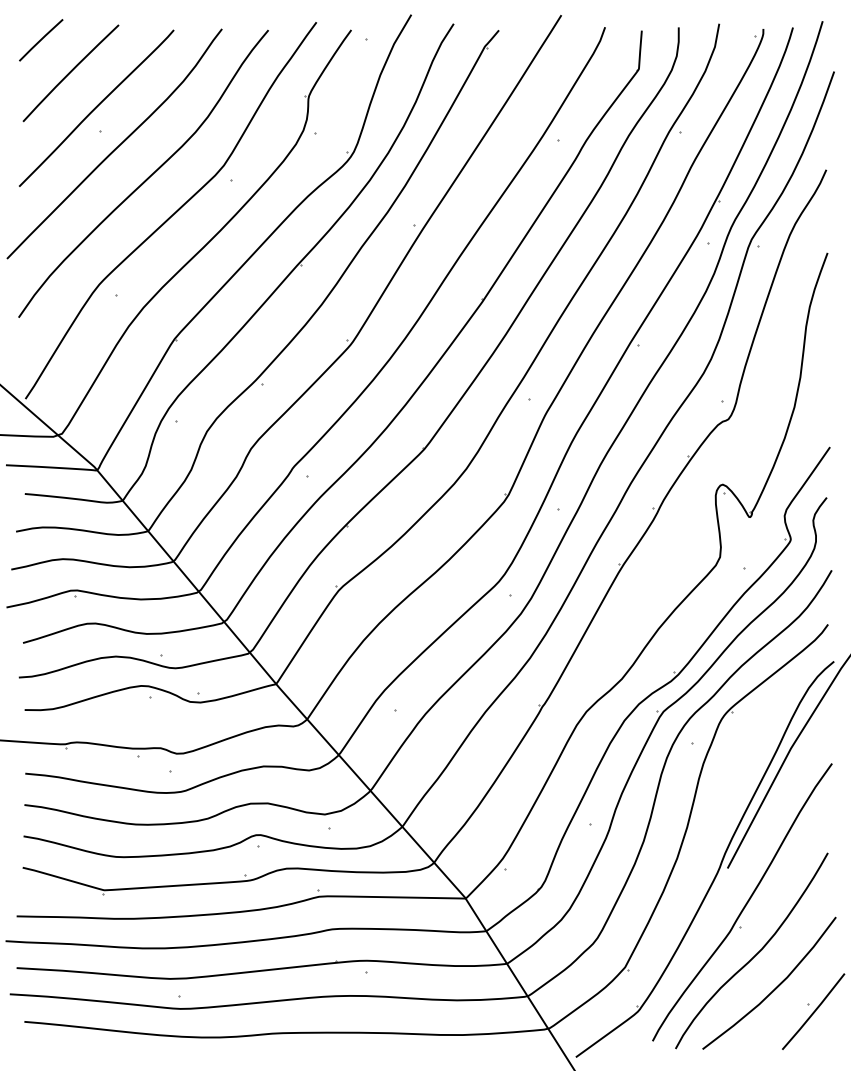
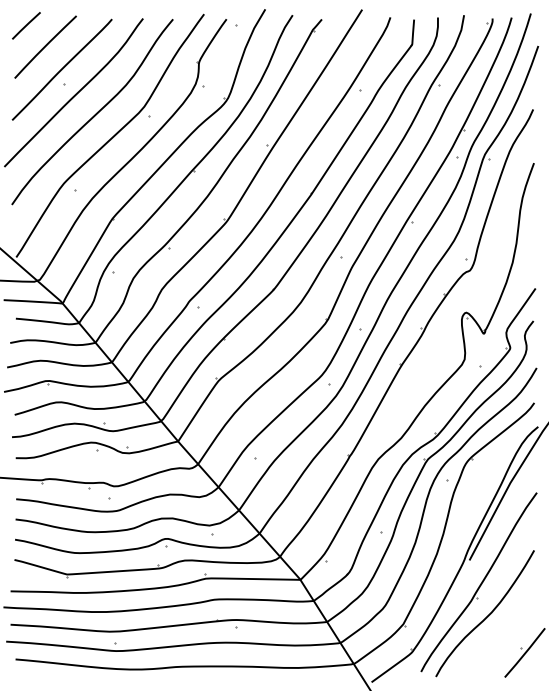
curve: (774, 987) -> (499, 637), removed

